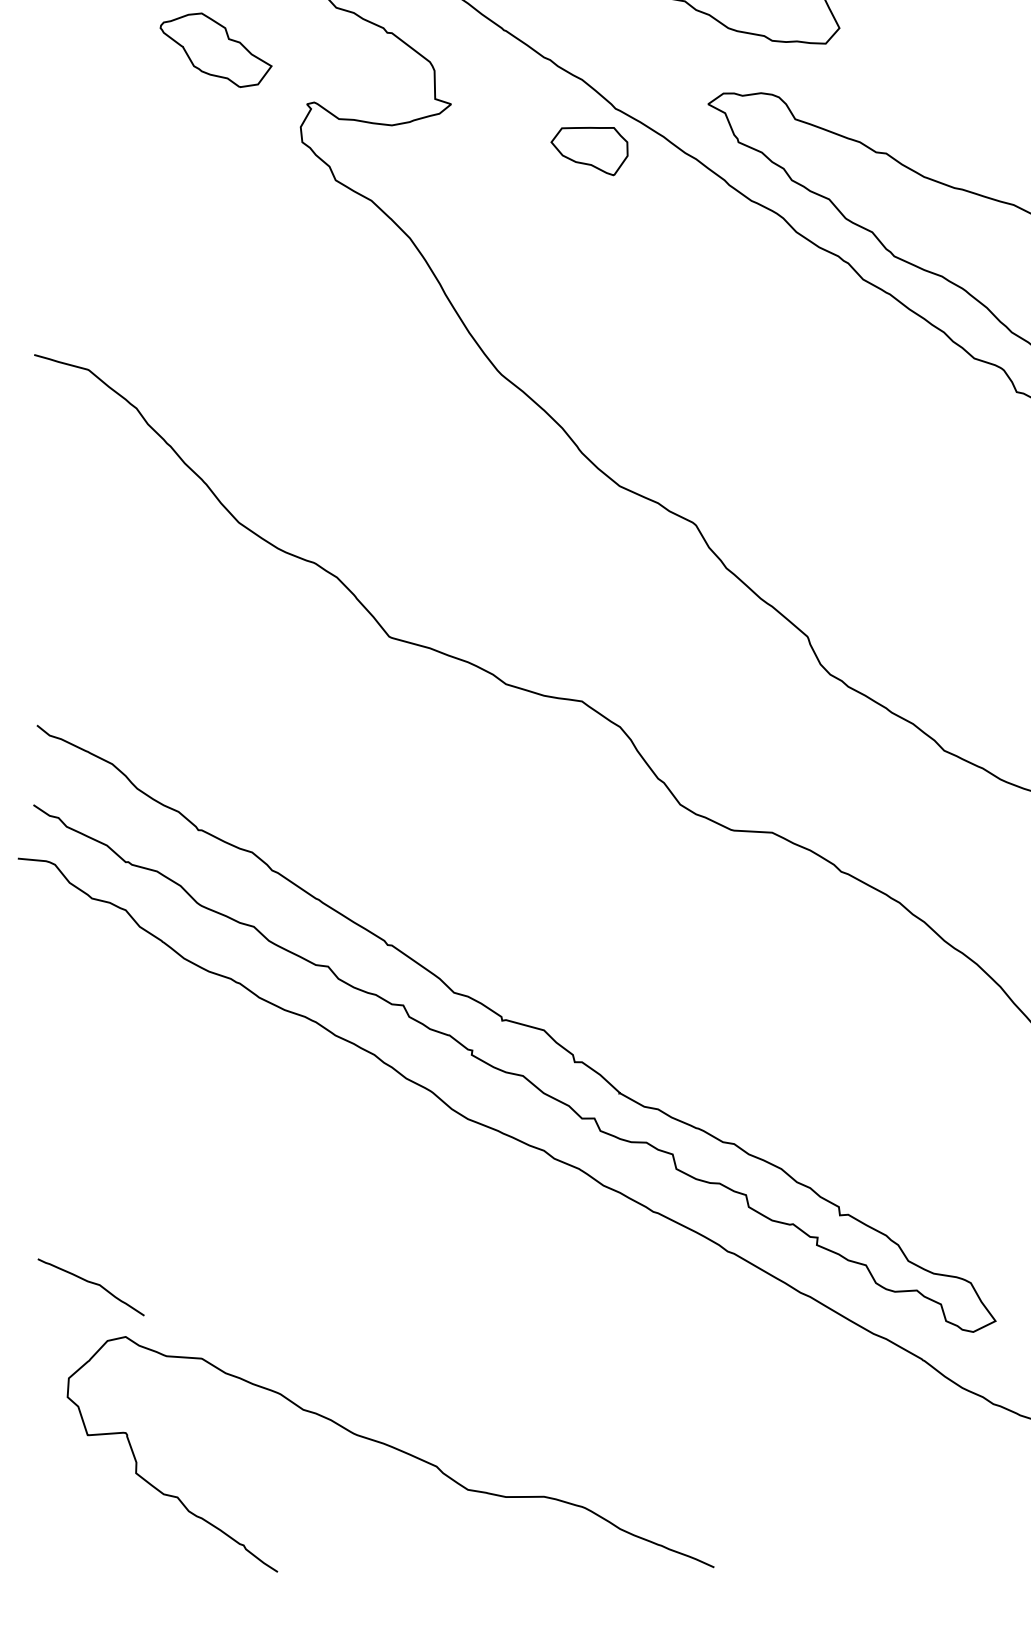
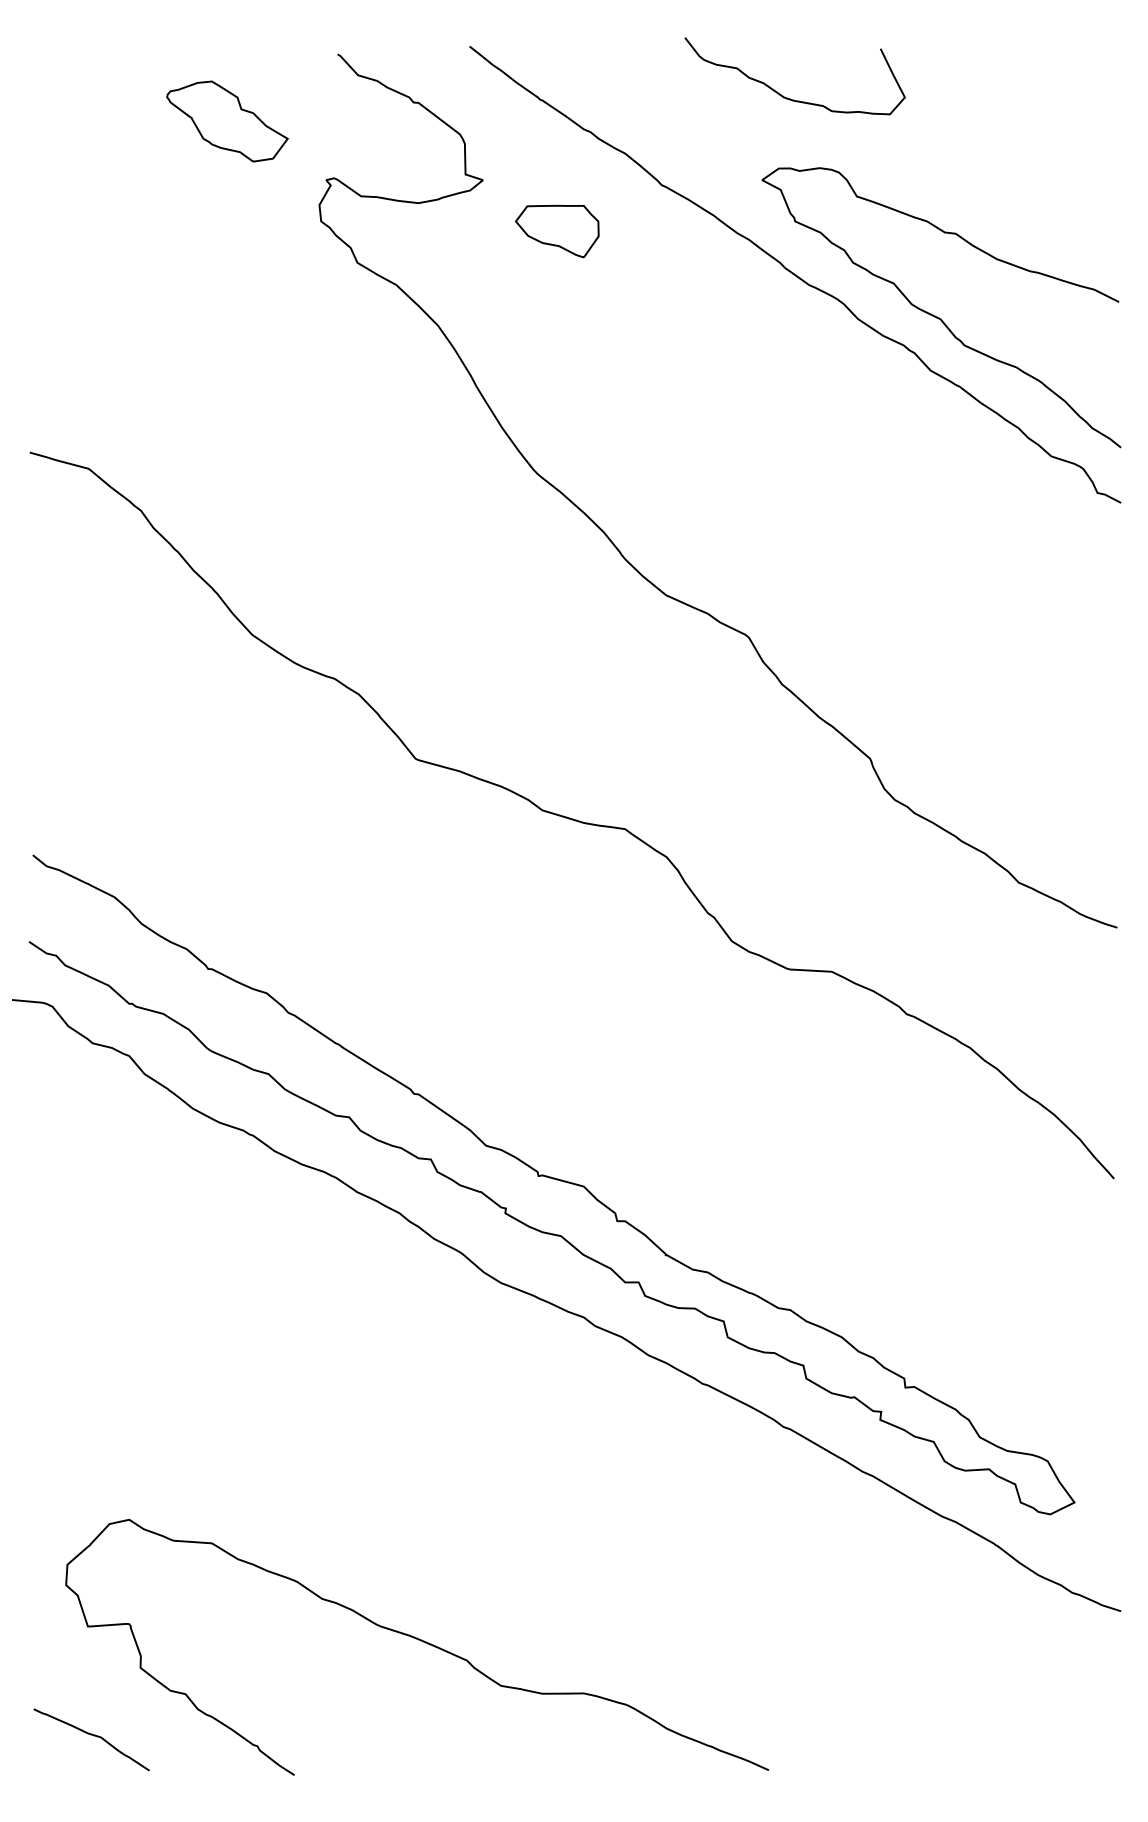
part: (589, 151) -> (557, 231), moved
curve: (92, 1284) -> (93, 1736), moved

